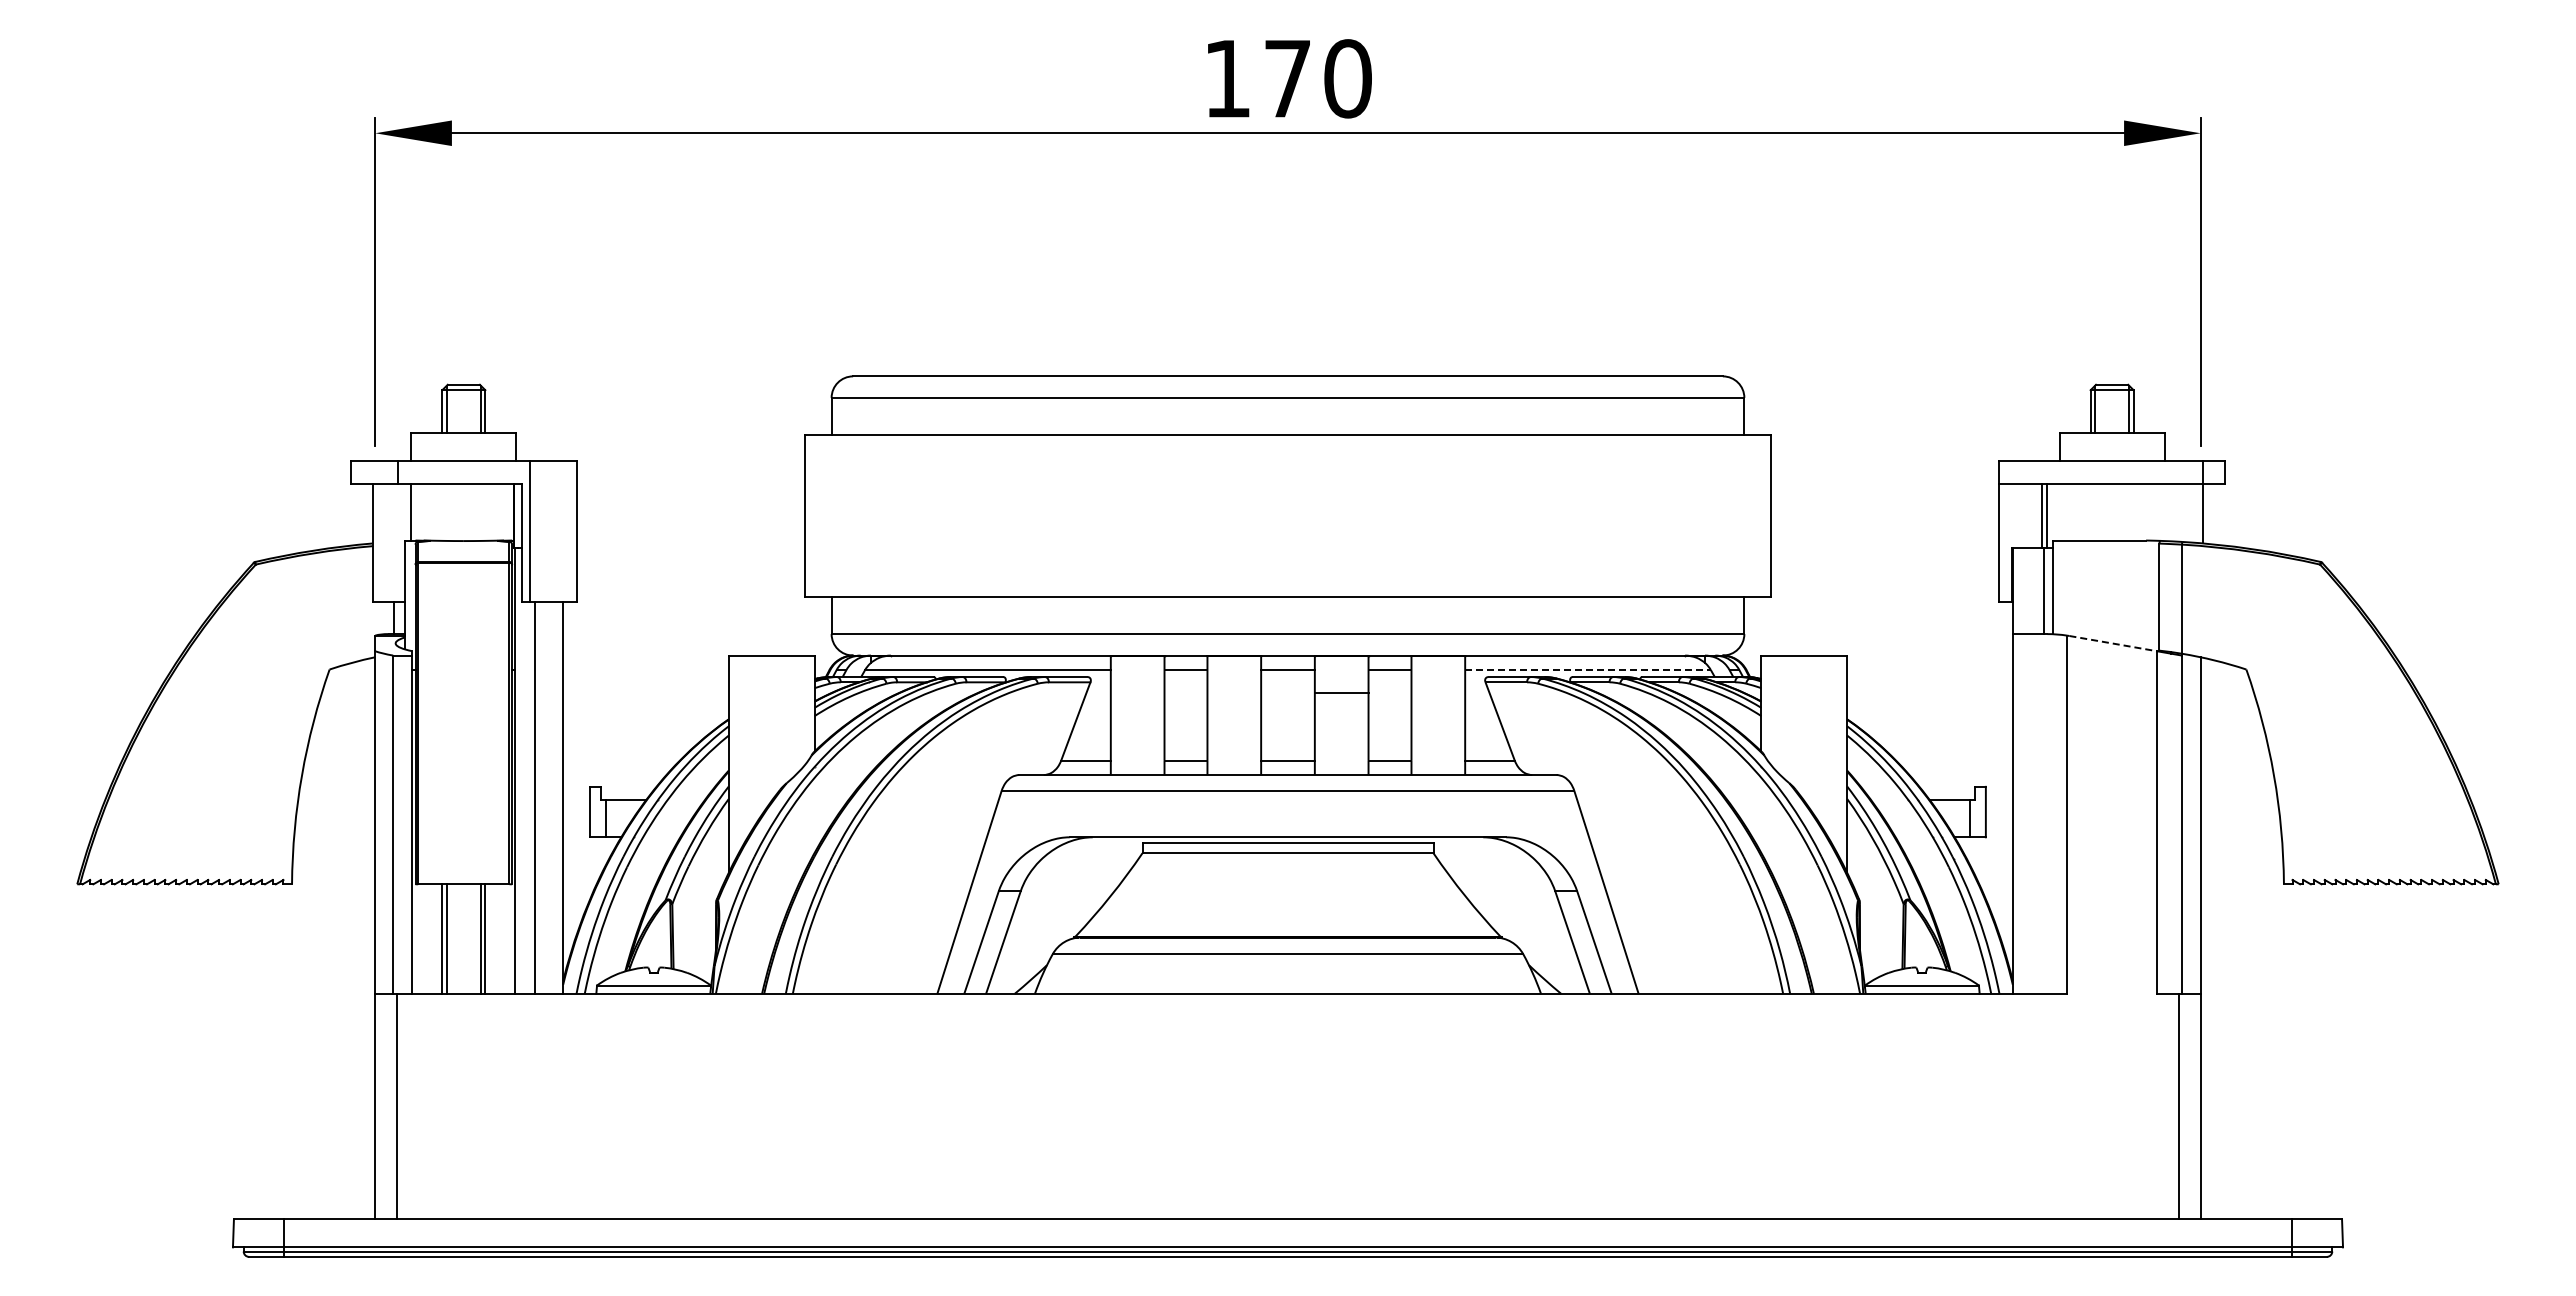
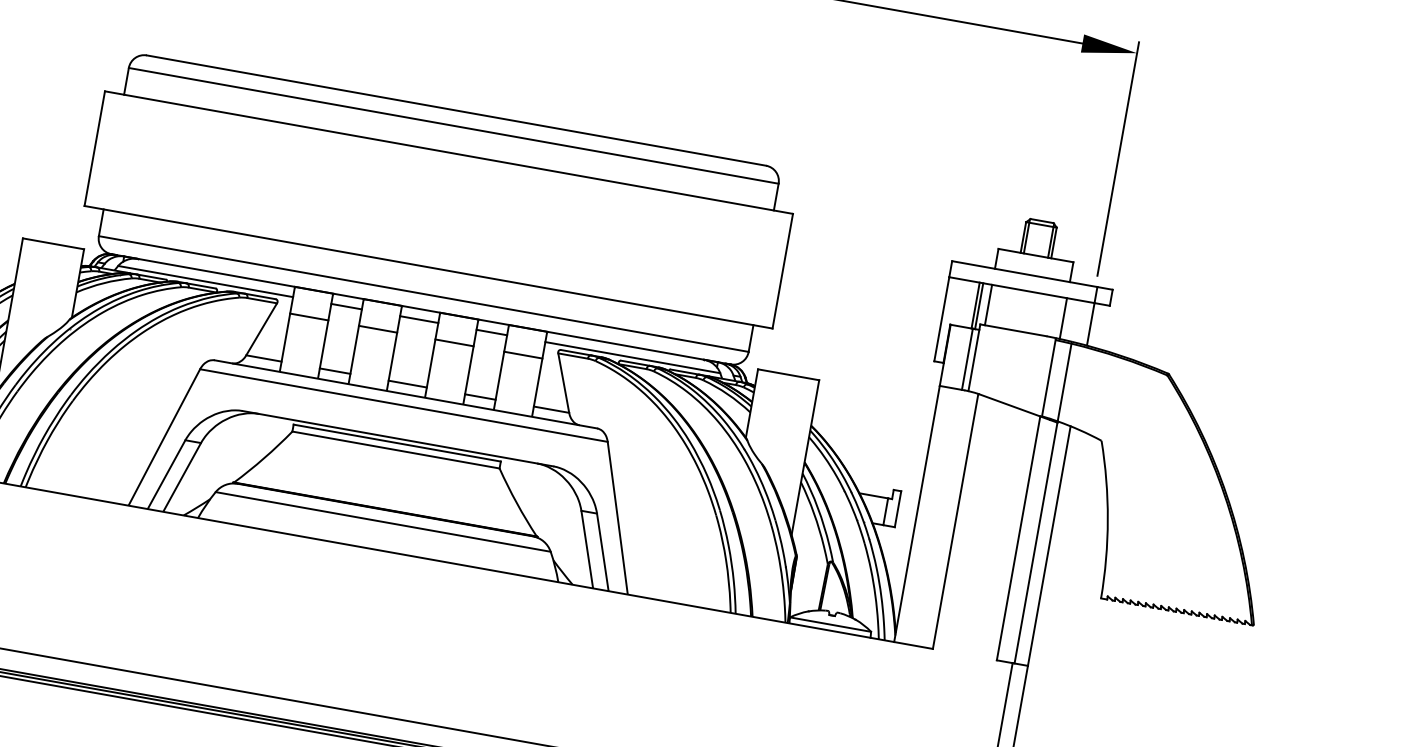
line: (2059, 511) -> (988, 304), added
line: (2164, 512) -> (1063, 318), added
line: (2113, 643) -> (1010, 405), dashed -> solid
line: (1588, 670) -> (633, 358), dashed -> solid
line: (1137, 693) -> (309, 317), added
line: (1234, 693) -> (378, 329), added
line: (1438, 693) -> (523, 355), added

